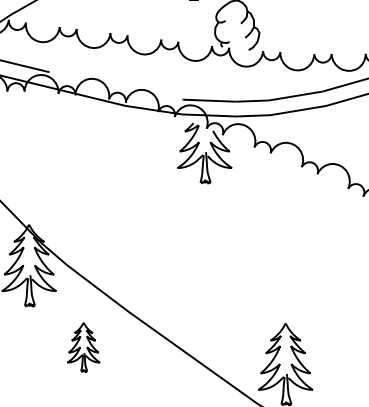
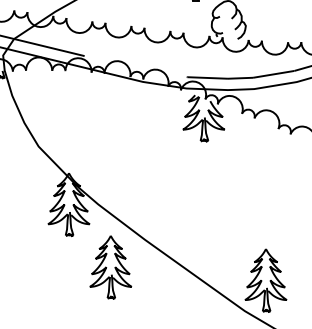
part: (83, 347) -> (110, 267), size x1.67

